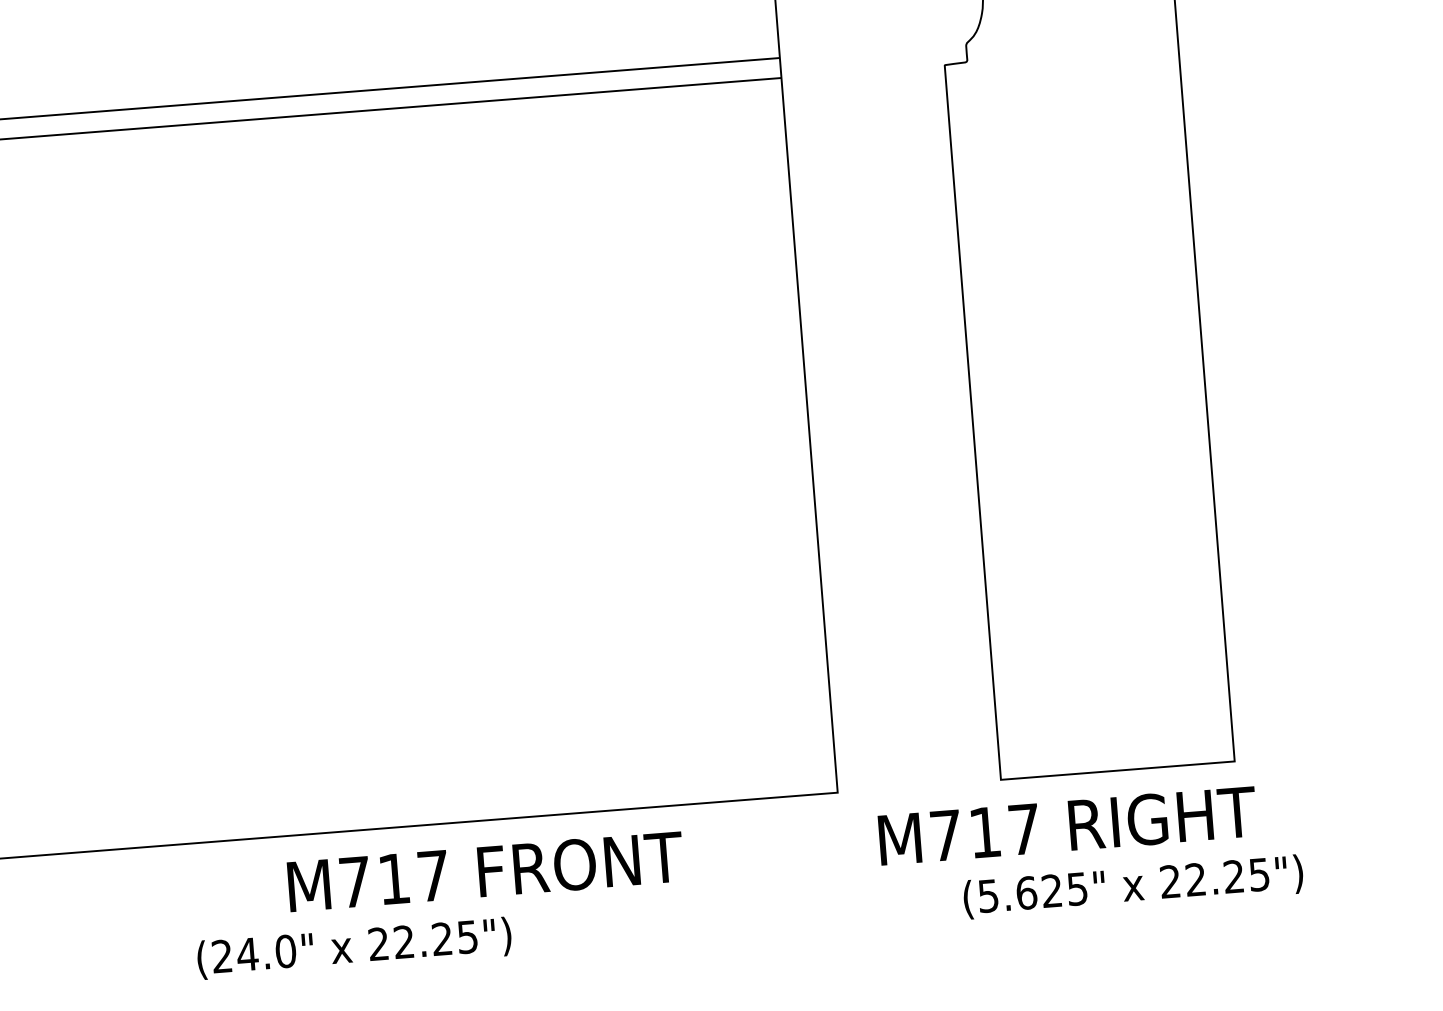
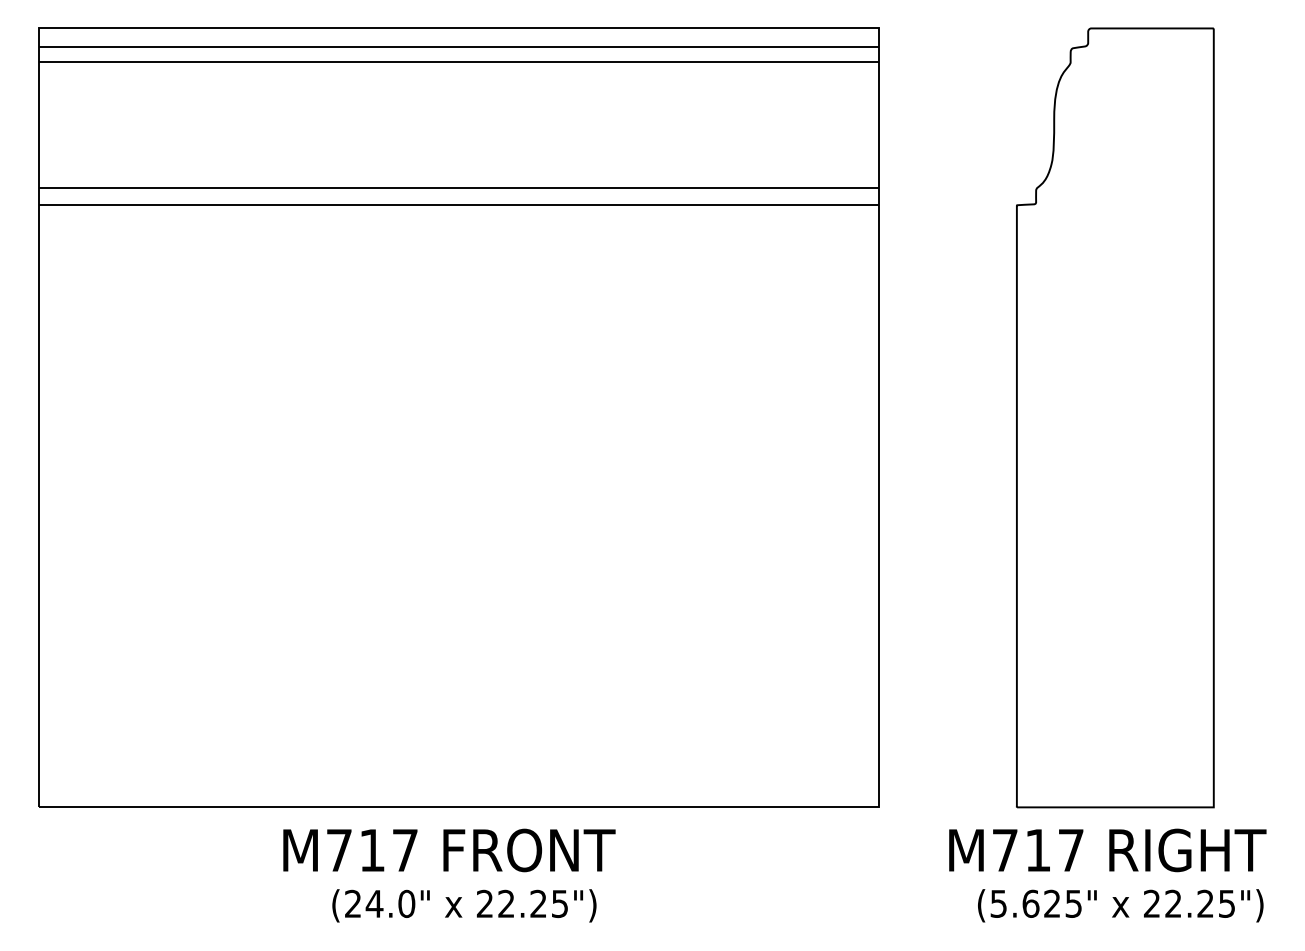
text: (1067, 826) -> (1107, 850), moved
text: (485, 871) -> (449, 850), moved

